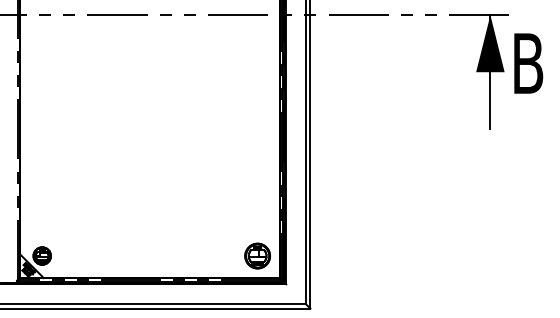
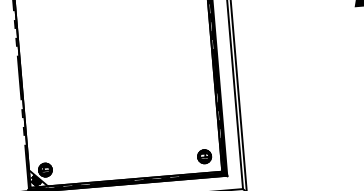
part: (257, 255) -> (204, 156), size x0.71

